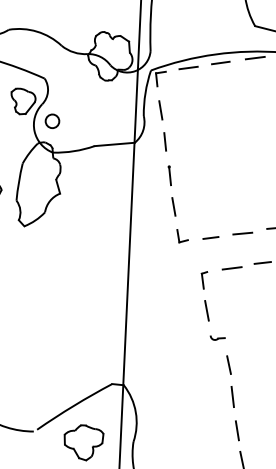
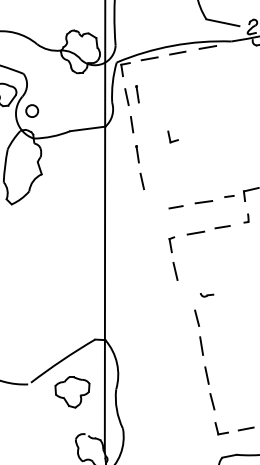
line: (172, 107) -> (137, 94), added
part: (181, 235) -> (172, 136), moved
part: (218, 338) -> (207, 295), moved

